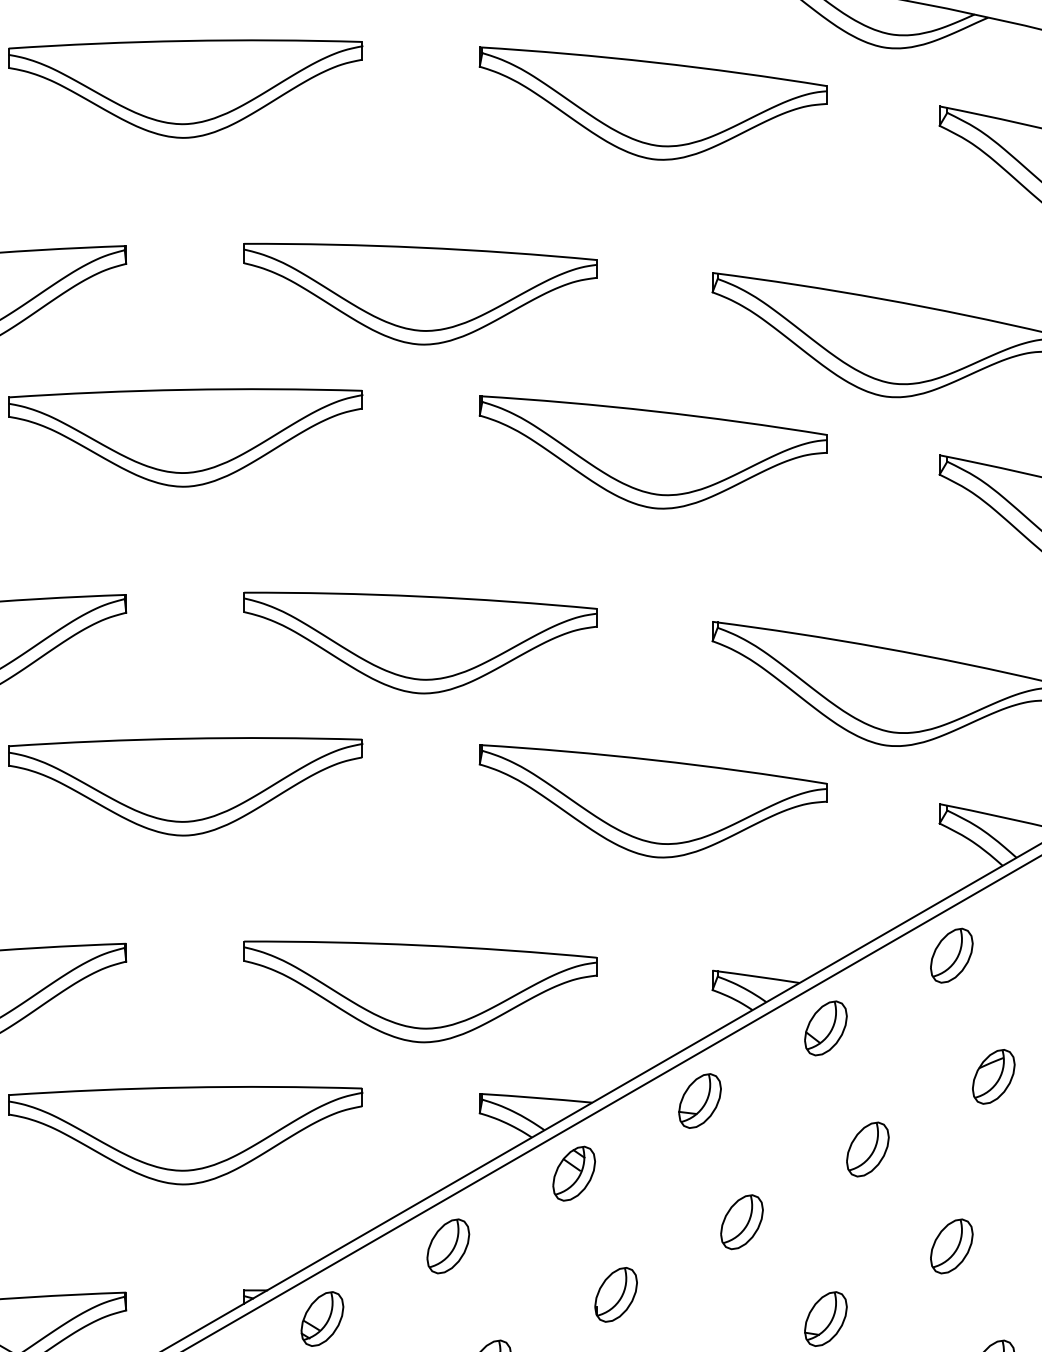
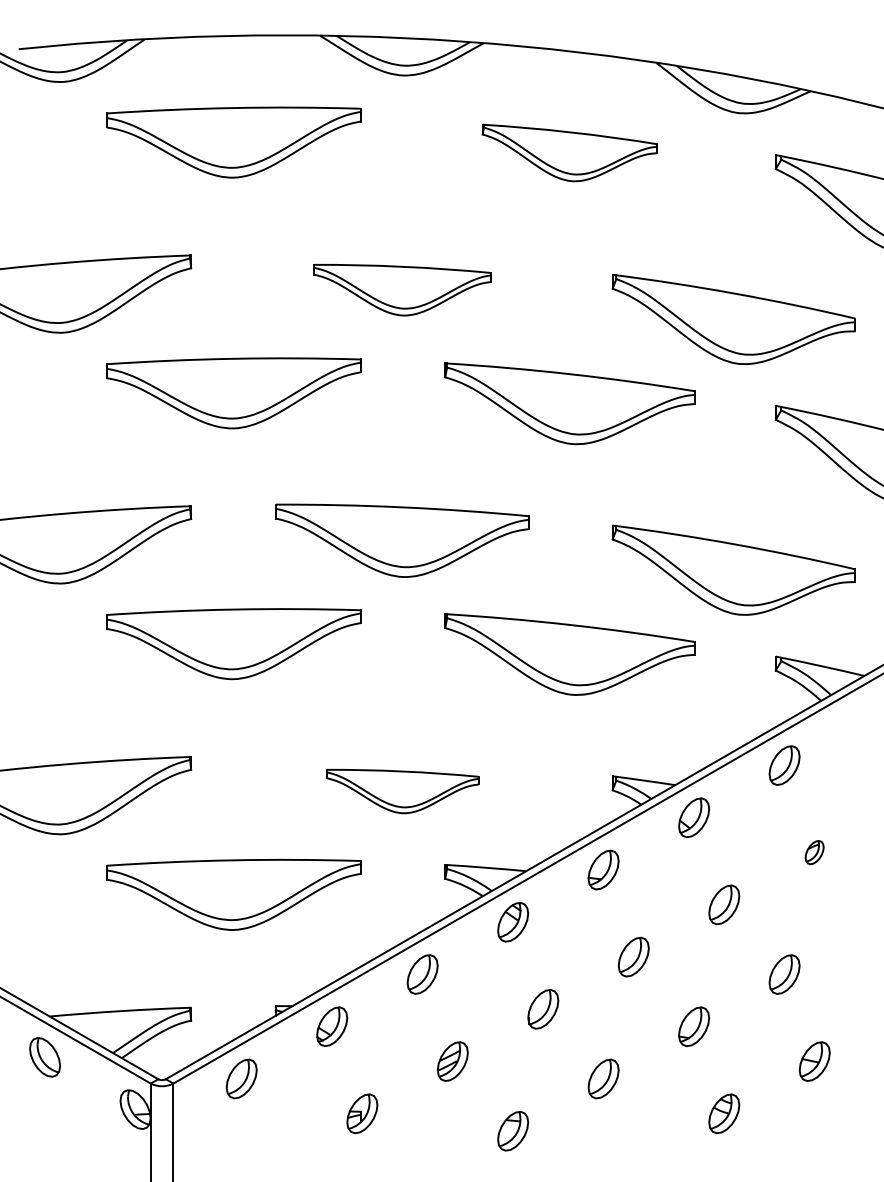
part: (652, 102) -> (569, 152), size x0.7
part: (420, 294) -> (402, 290), size x0.7
part: (420, 991) -> (402, 791), size x0.6
part: (993, 1076) -> (814, 852), size x0.6

